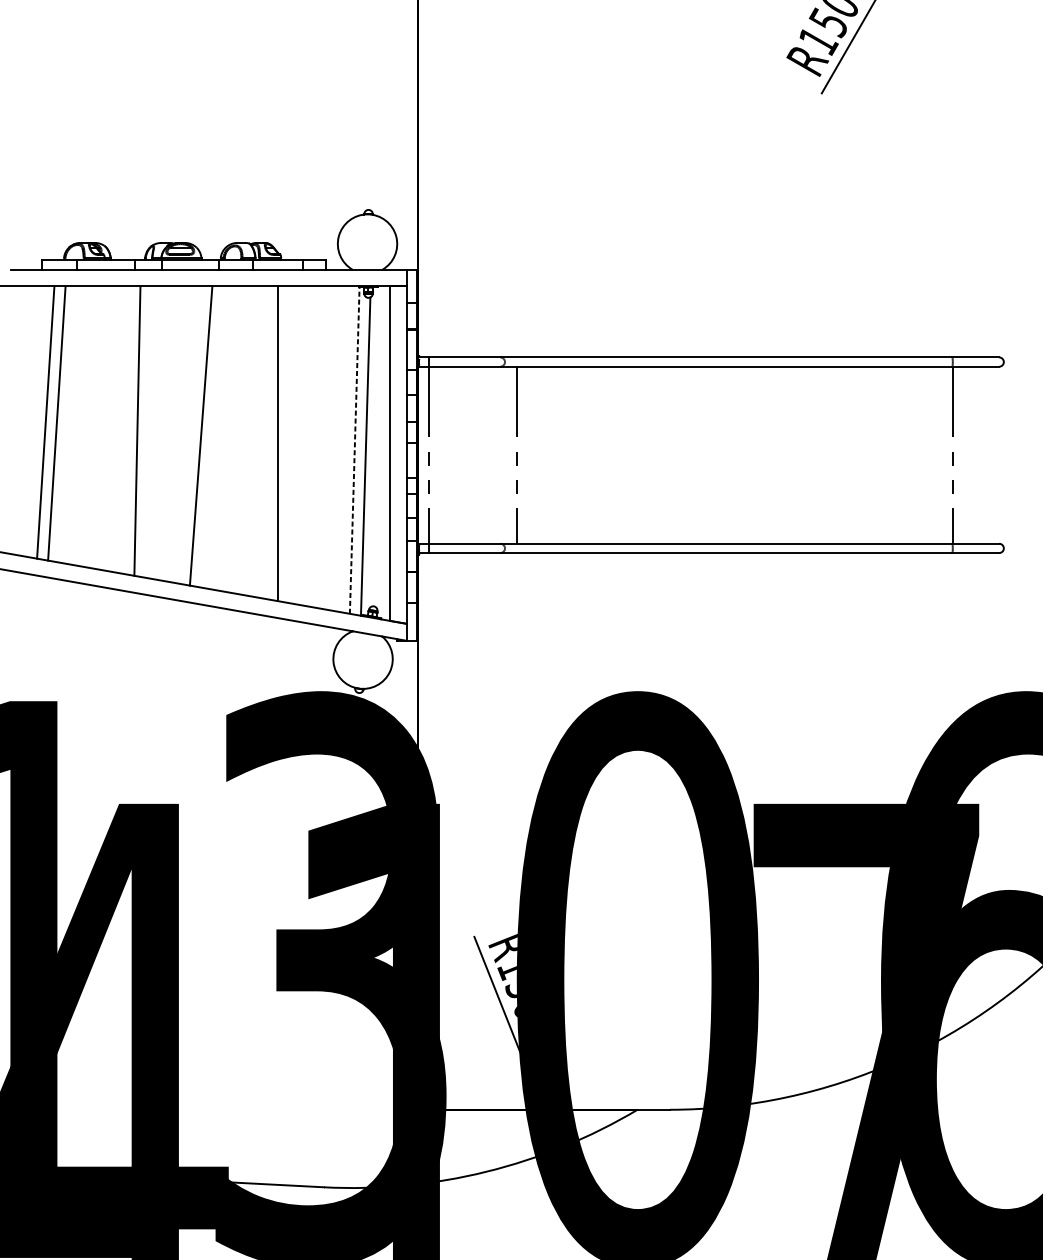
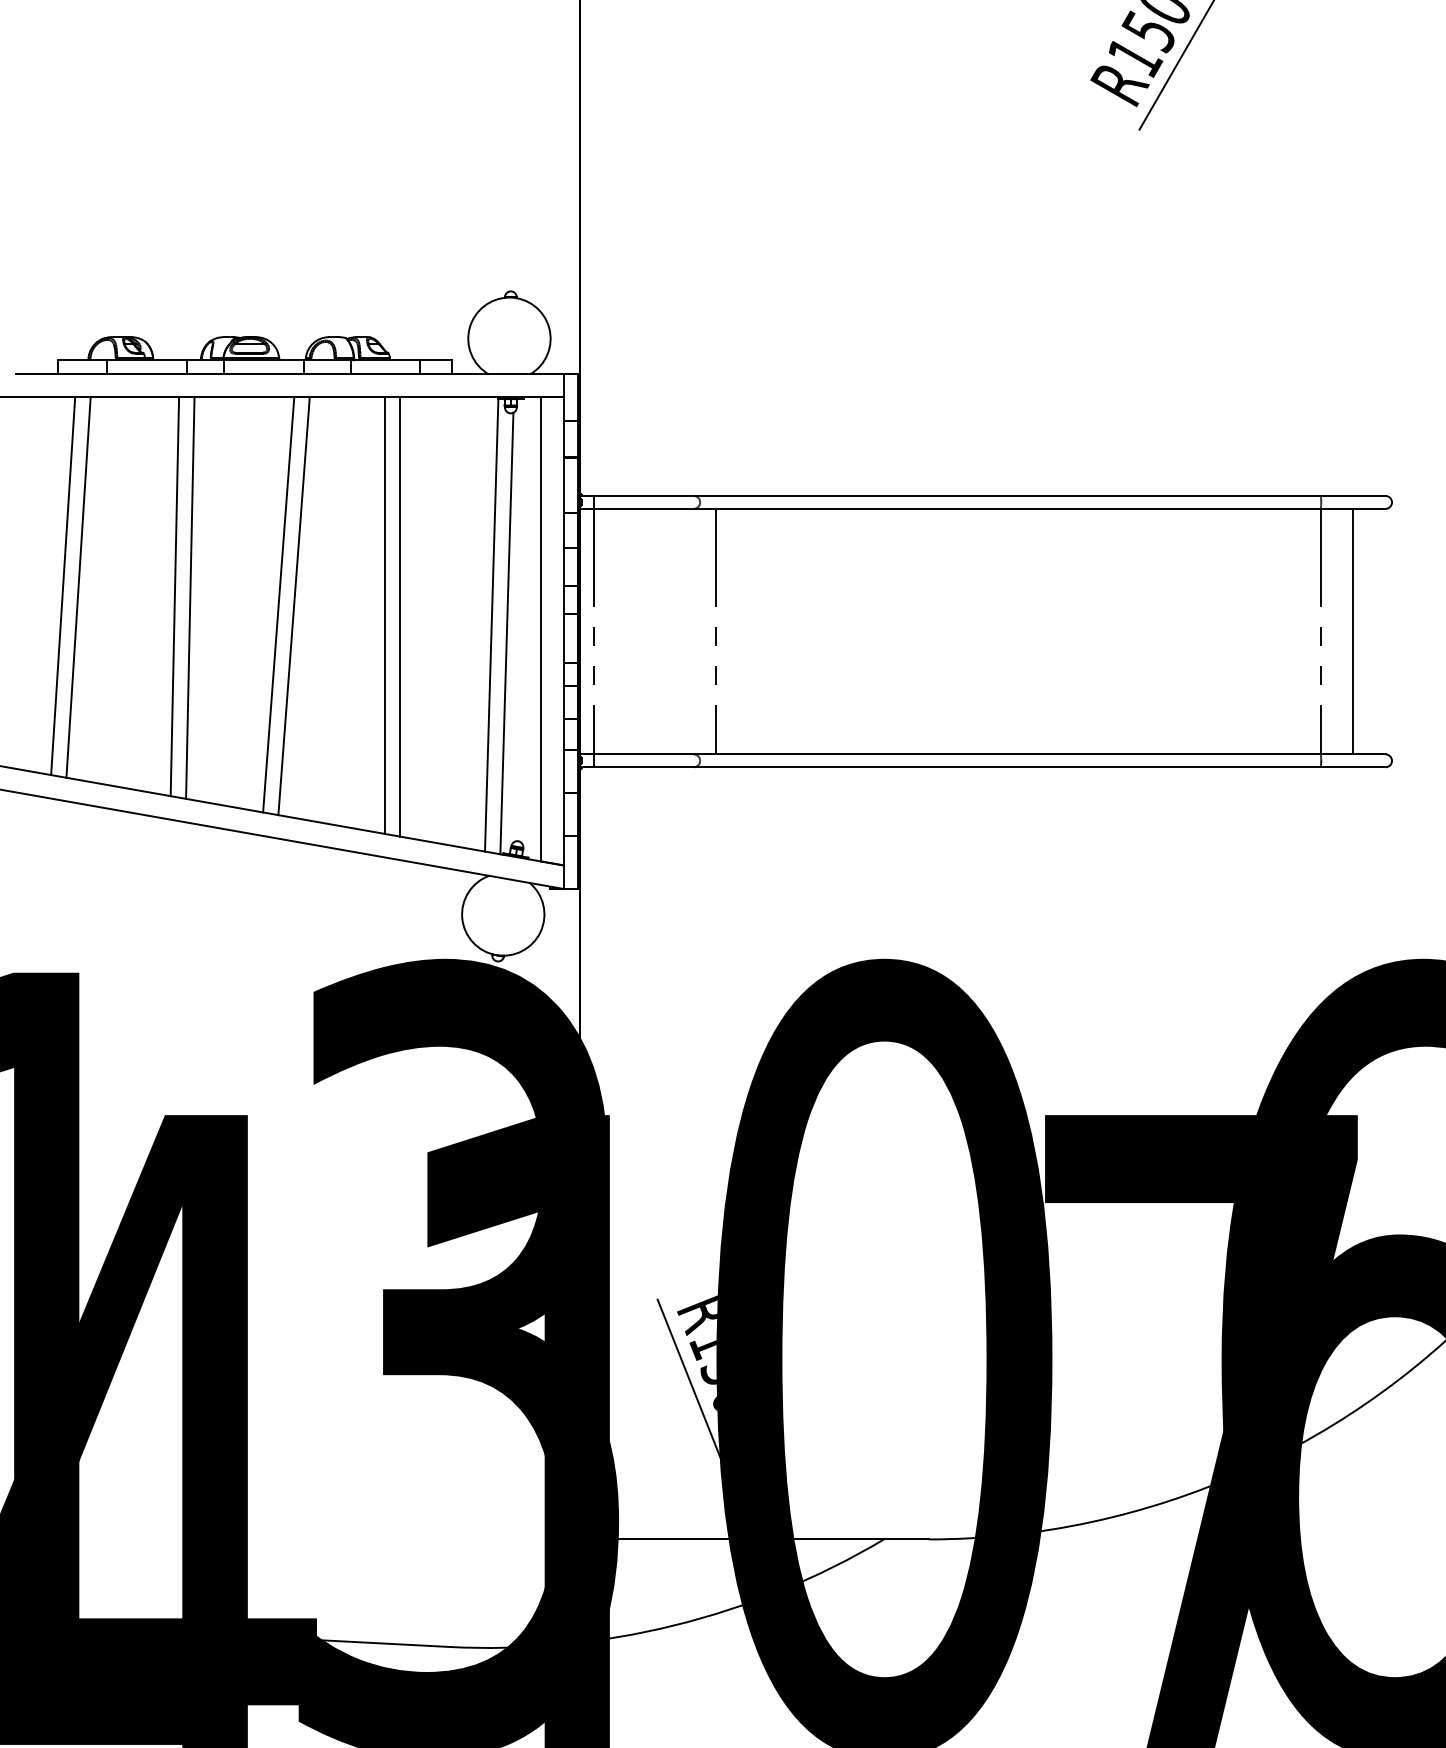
line: (126, 429) -> (174, 596), added
line: (211, 437) -> (293, 606), added
line: (288, 444) -> (400, 616), added
line: (354, 450) -> (491, 624), dashed -> solid
line: (975, 455) -> (1352, 631), added

